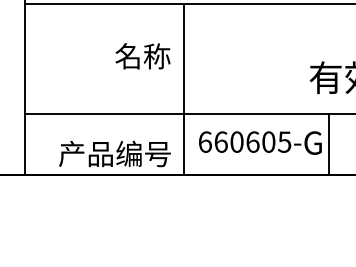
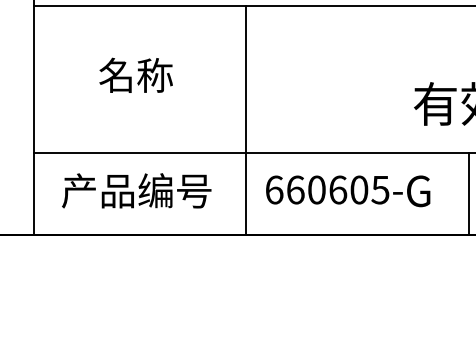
text: (142, 55) -> (135, 74), moved
line: (329, 144) -> (469, 193), moved
text: (114, 153) -> (136, 190), moved

